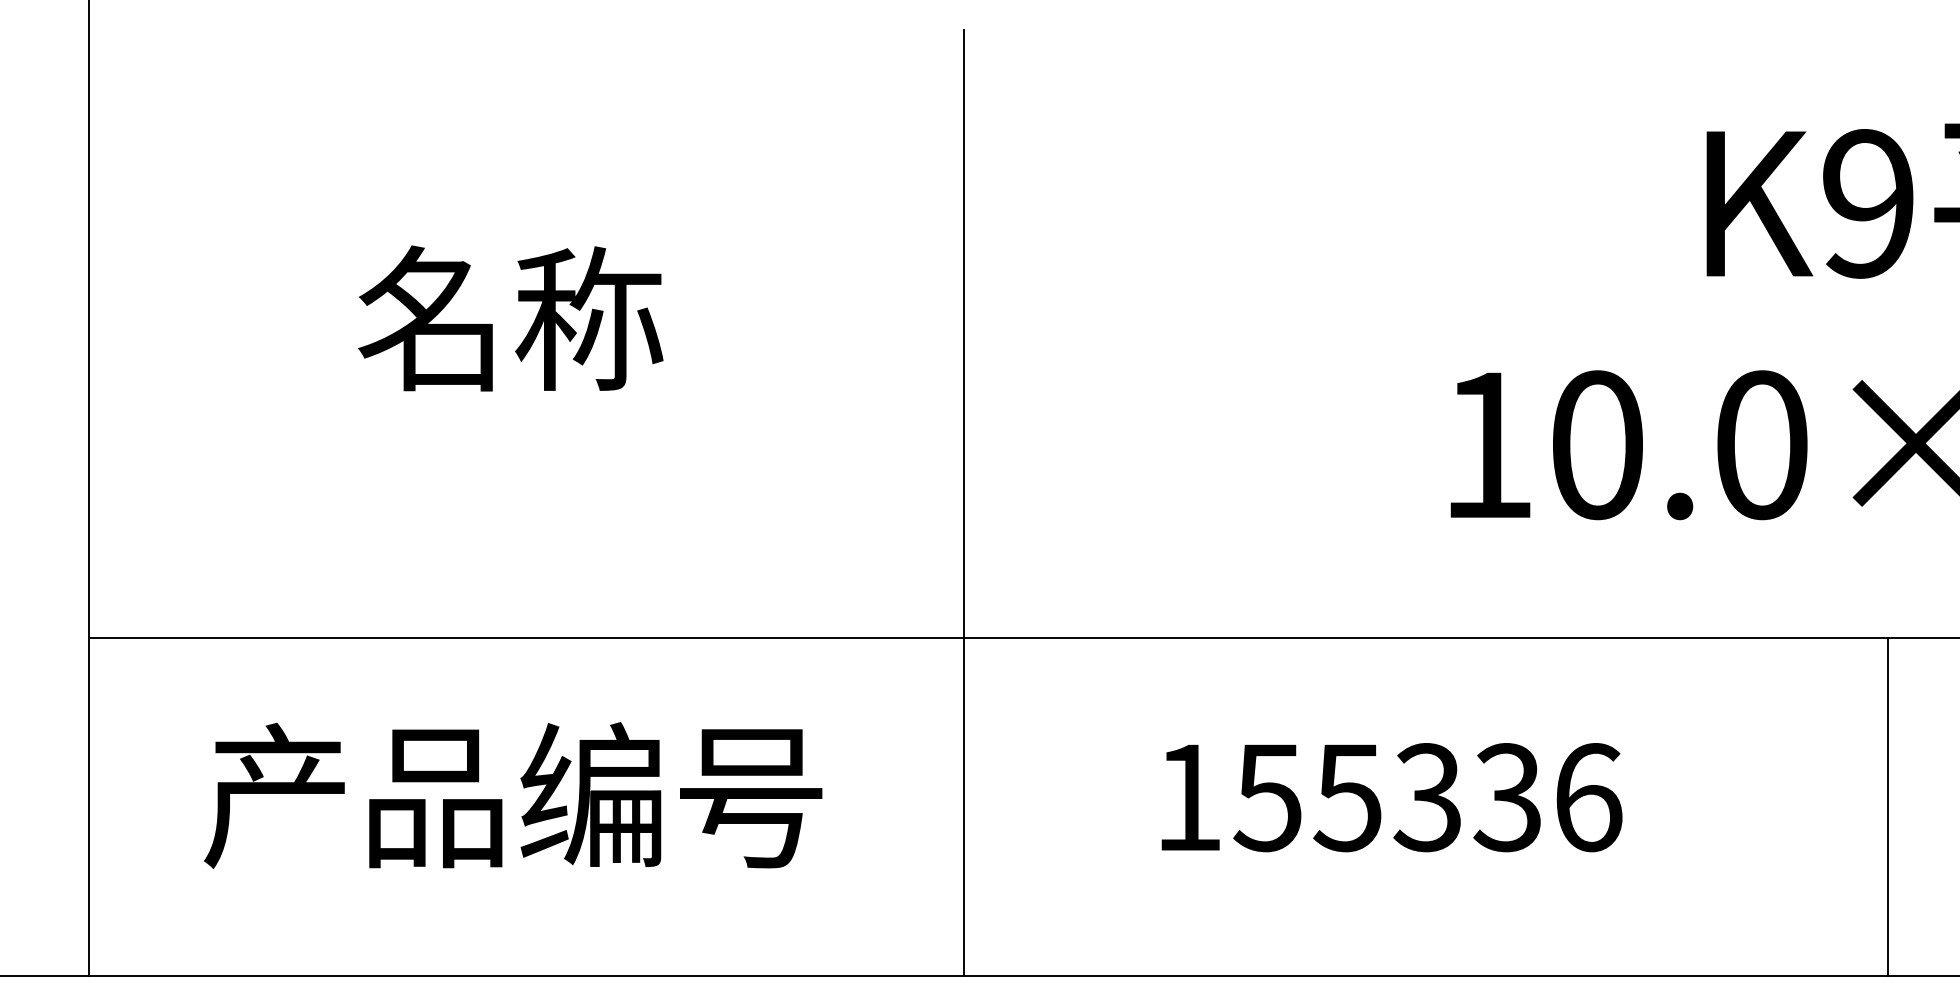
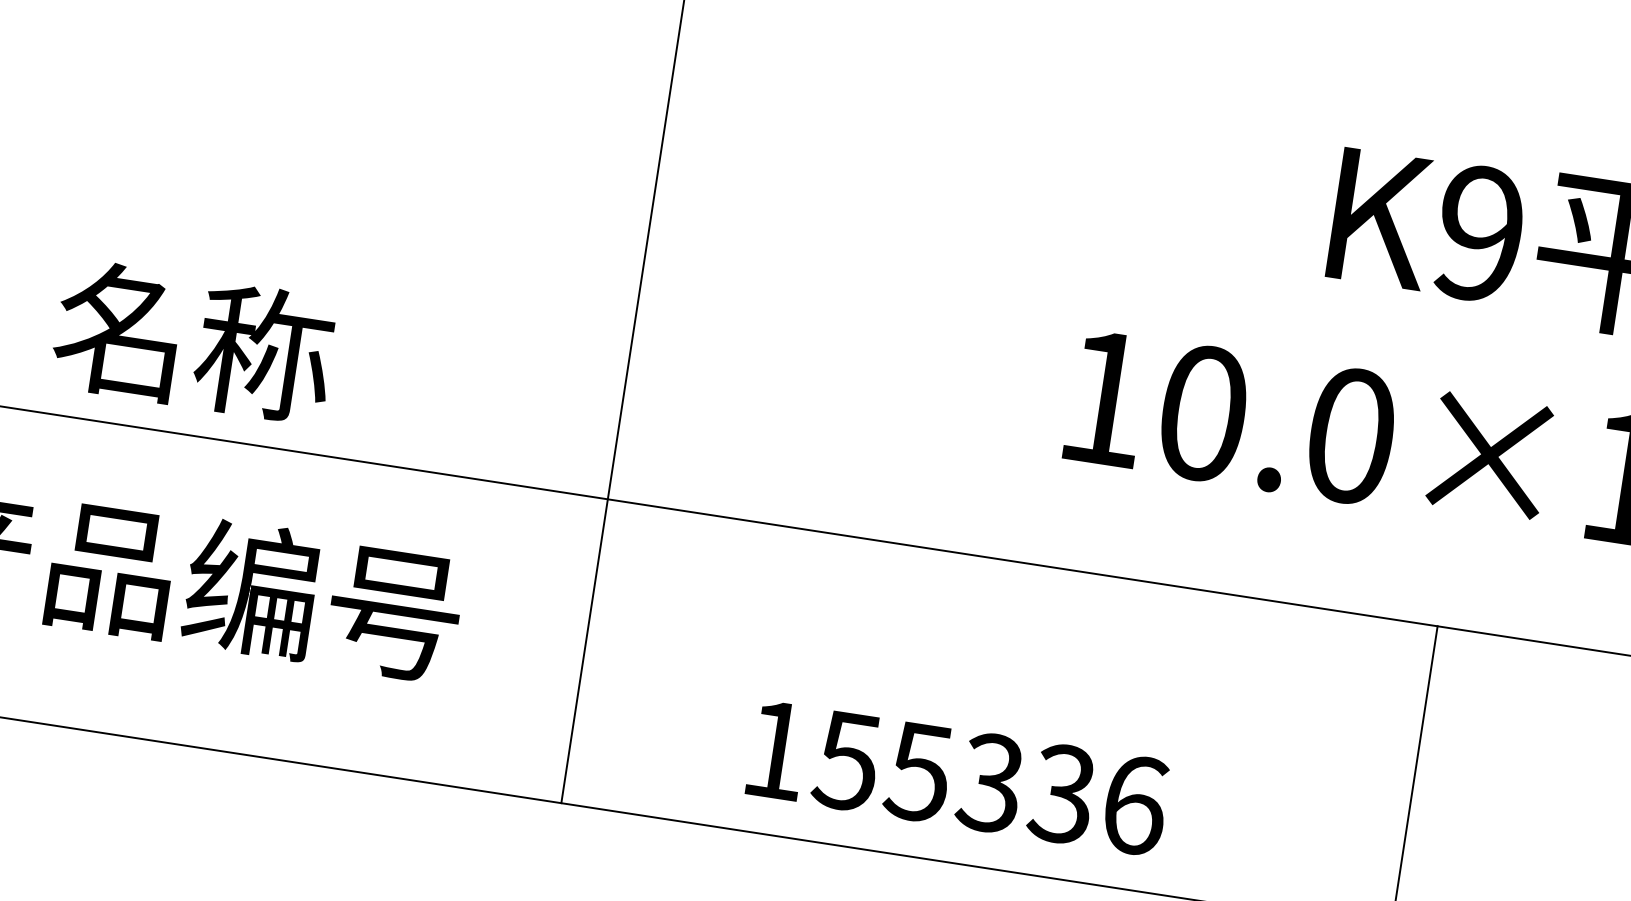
text: (510, 318) -> (193, 342), moved
text: (1391, 797) -> (958, 777), moved

